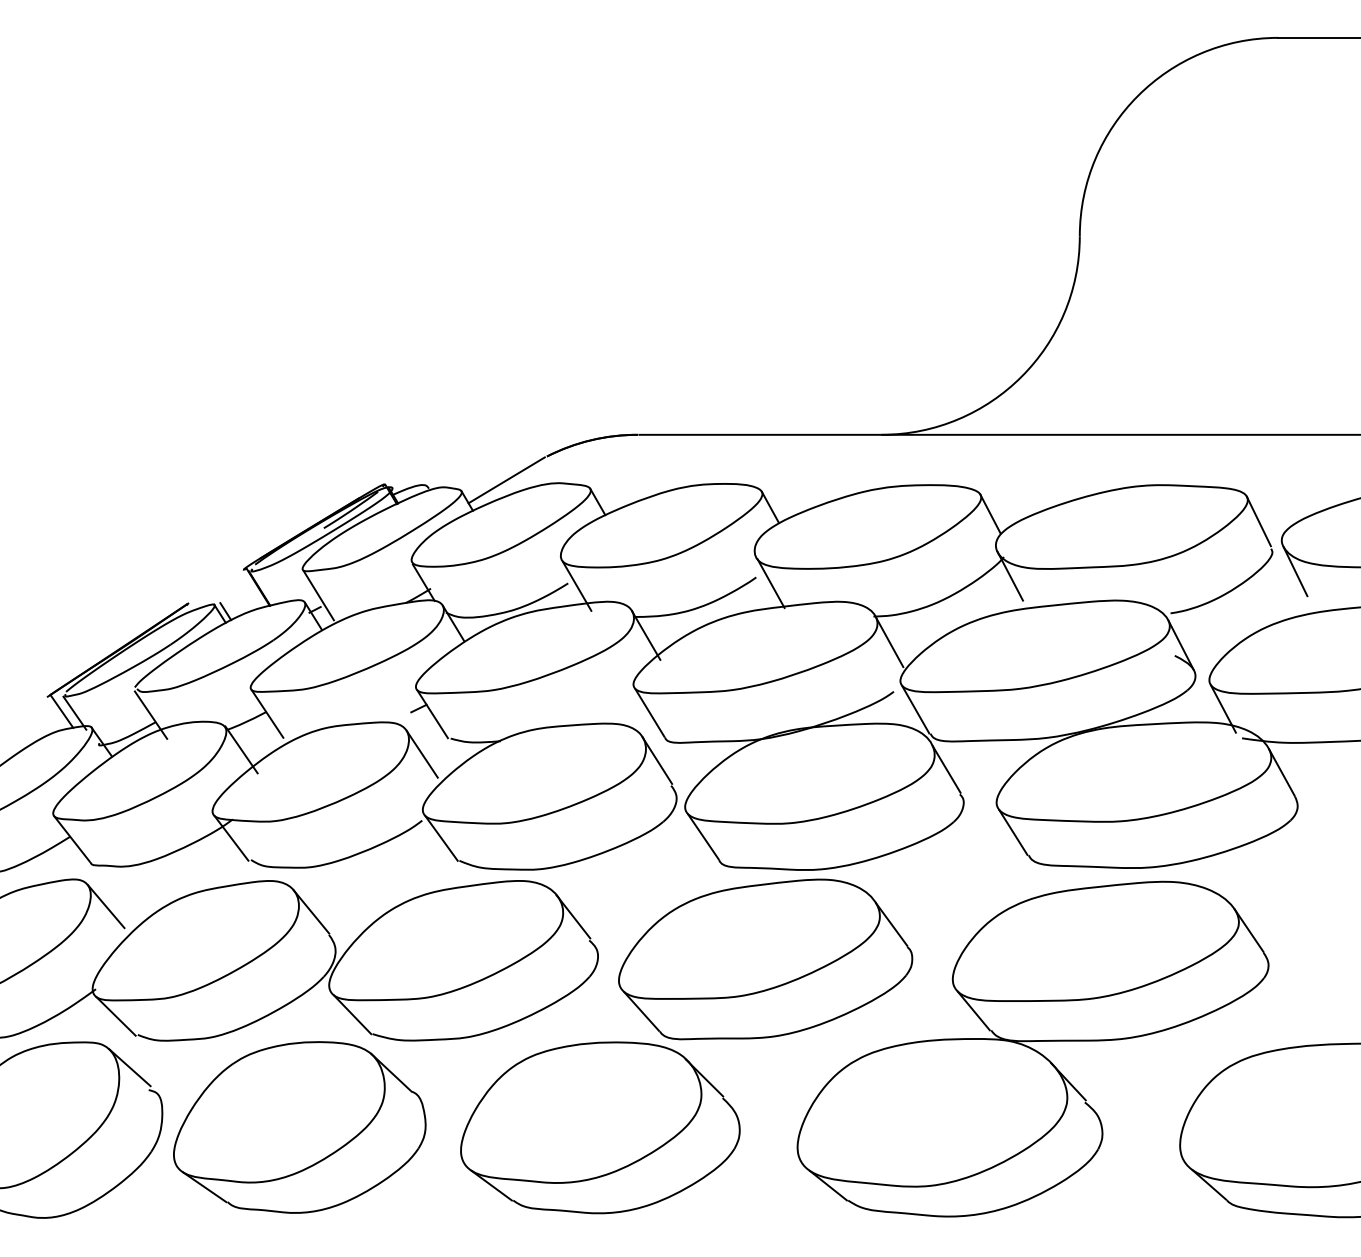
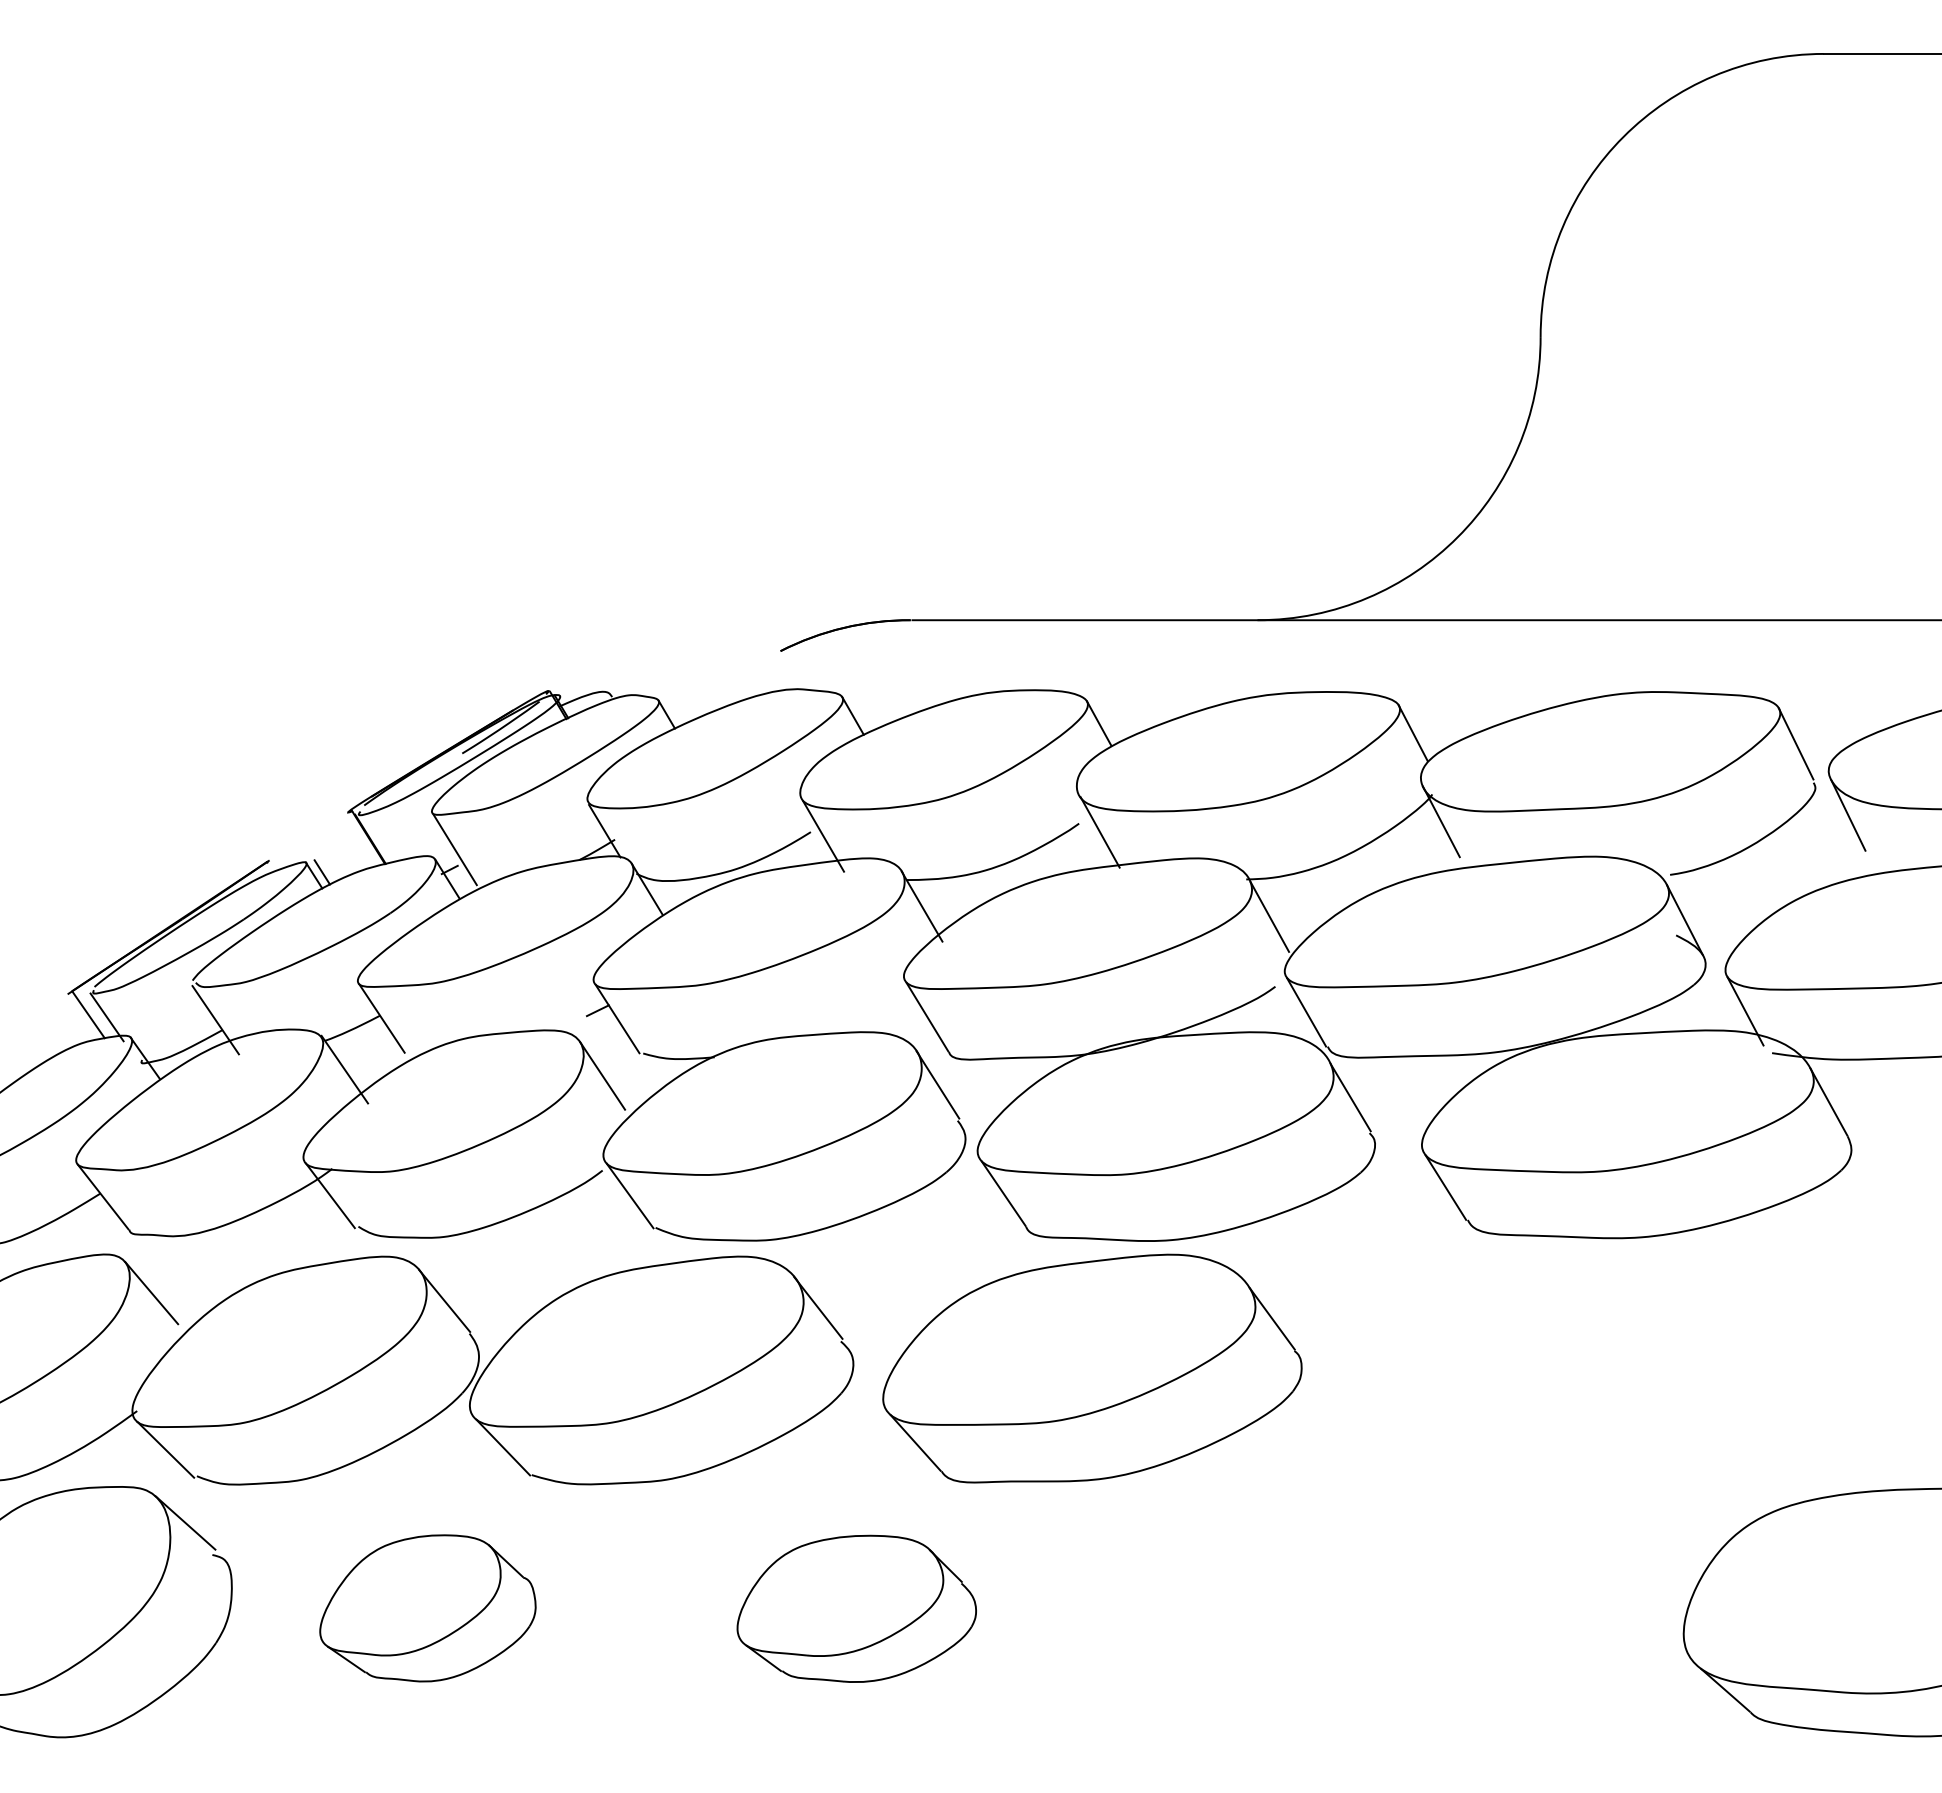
line: (506, 479) -> (722, 684), removed
part: (1032, 1049) -> (1473, 1496), removed
part: (299, 1127) -> (427, 1608), size x0.6
part: (600, 1127) -> (856, 1608), size x0.6

